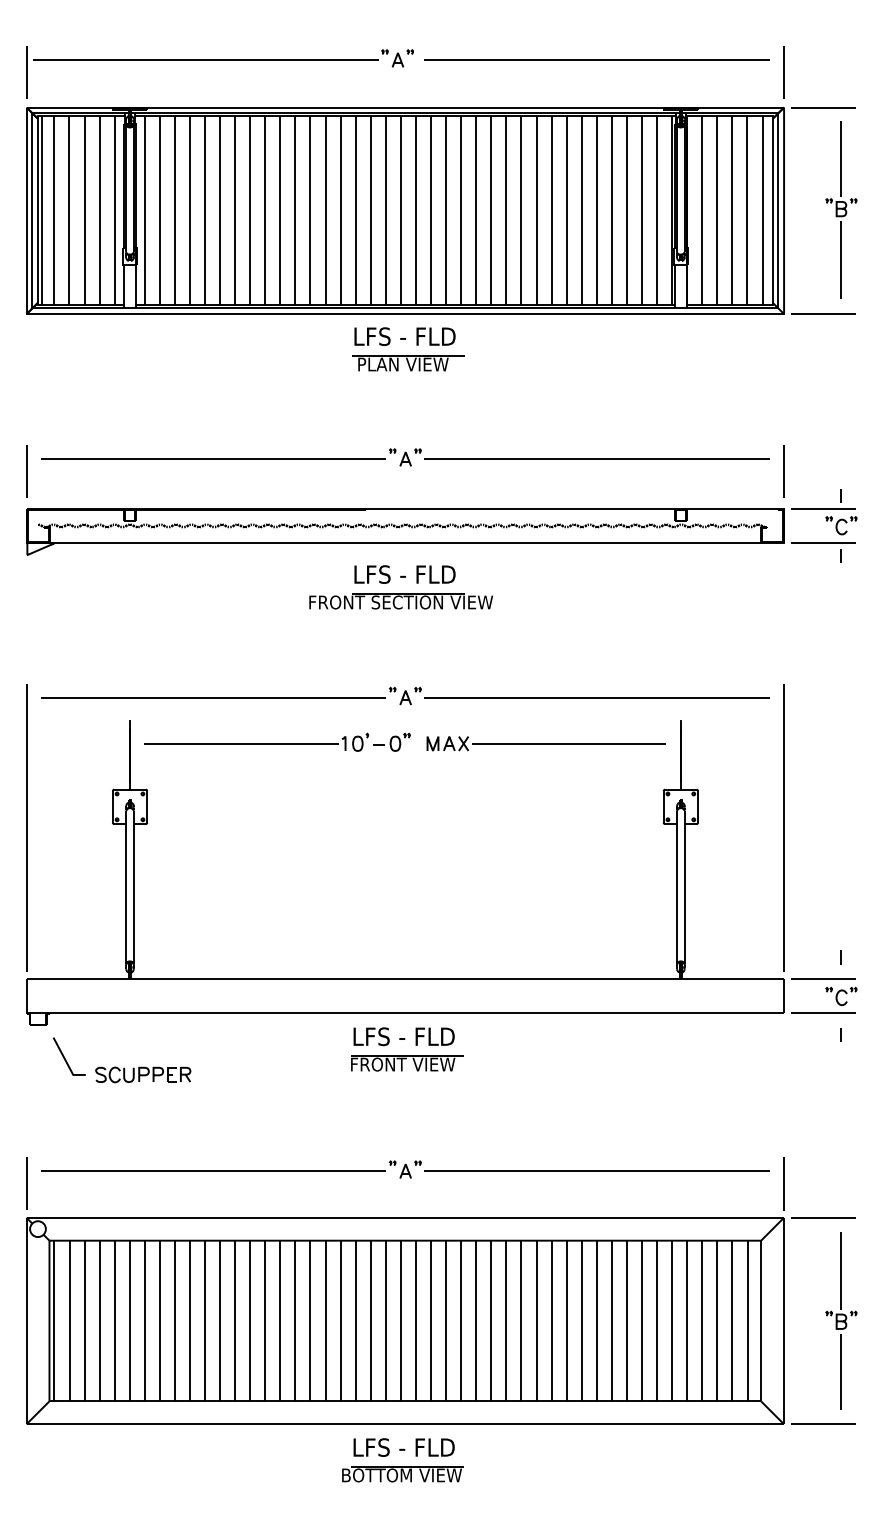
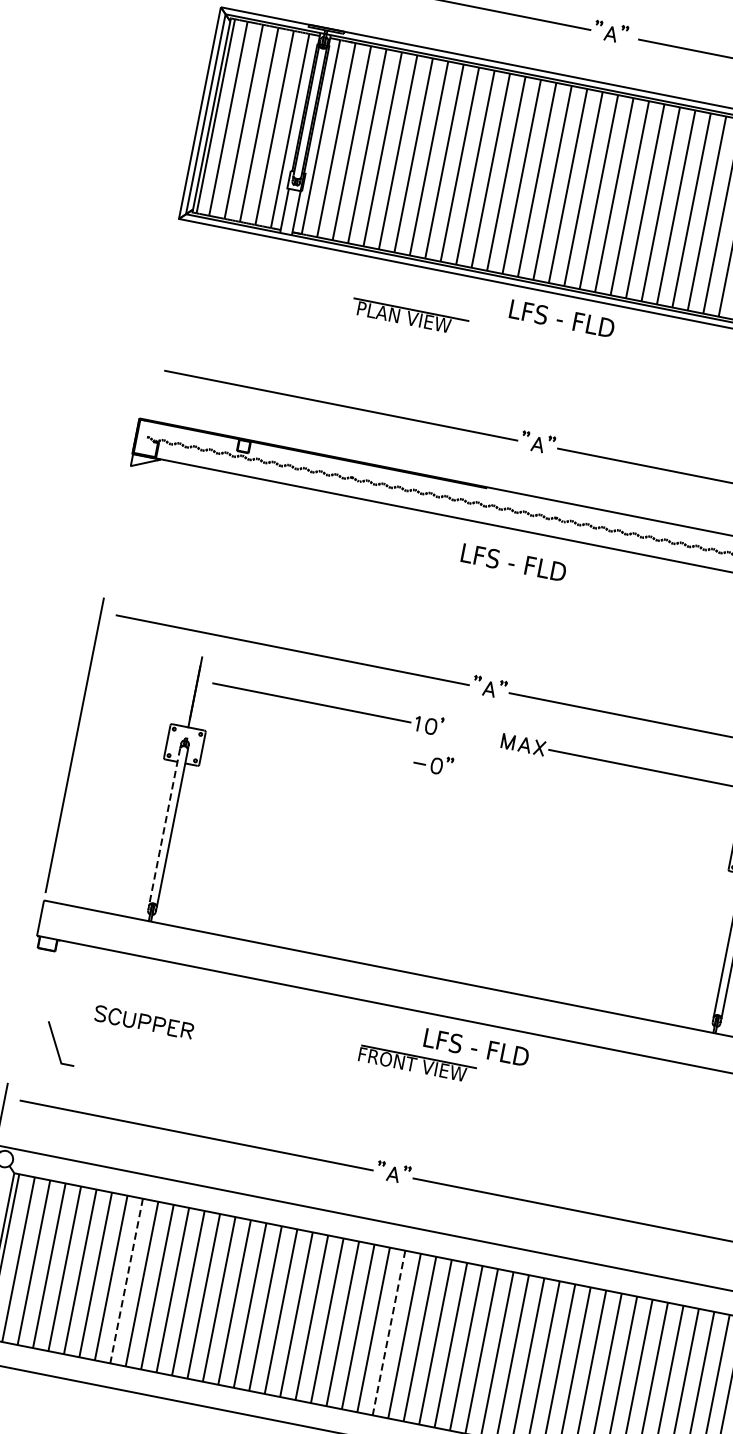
part: (408, 363) -> (409, 317), moved
line: (26, 471) -> (146, 380), removed
part: (400, 601) -> (503, 589), removed
part: (391, 741) -> (433, 762), moved
line: (126, 887) -> (164, 826), solid -> dashed
text: (403, 1036) -> (475, 1047), moved
line: (65, 1057) -> (56, 1044), moved
line: (174, 1321) -> (126, 1281), solid -> dashed
line: (430, 1321) -> (388, 1333), solid -> dashed

